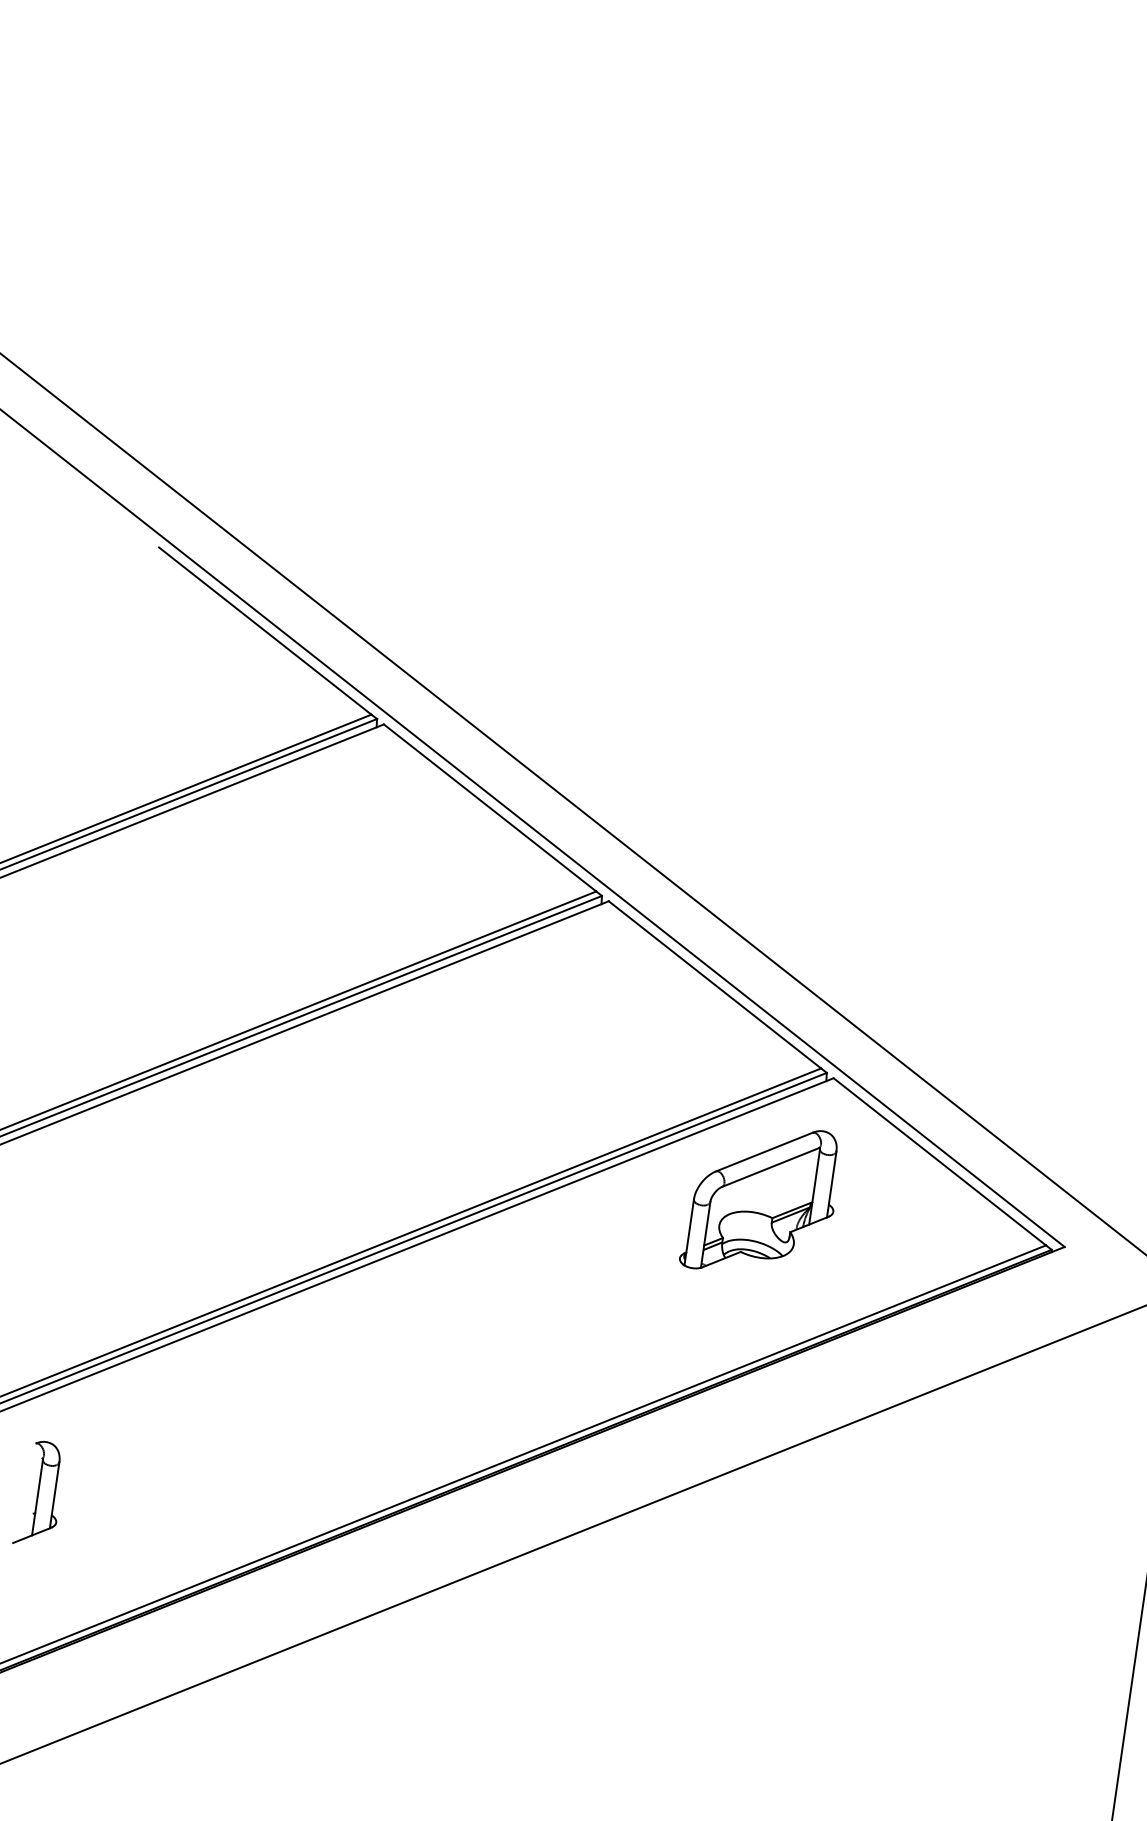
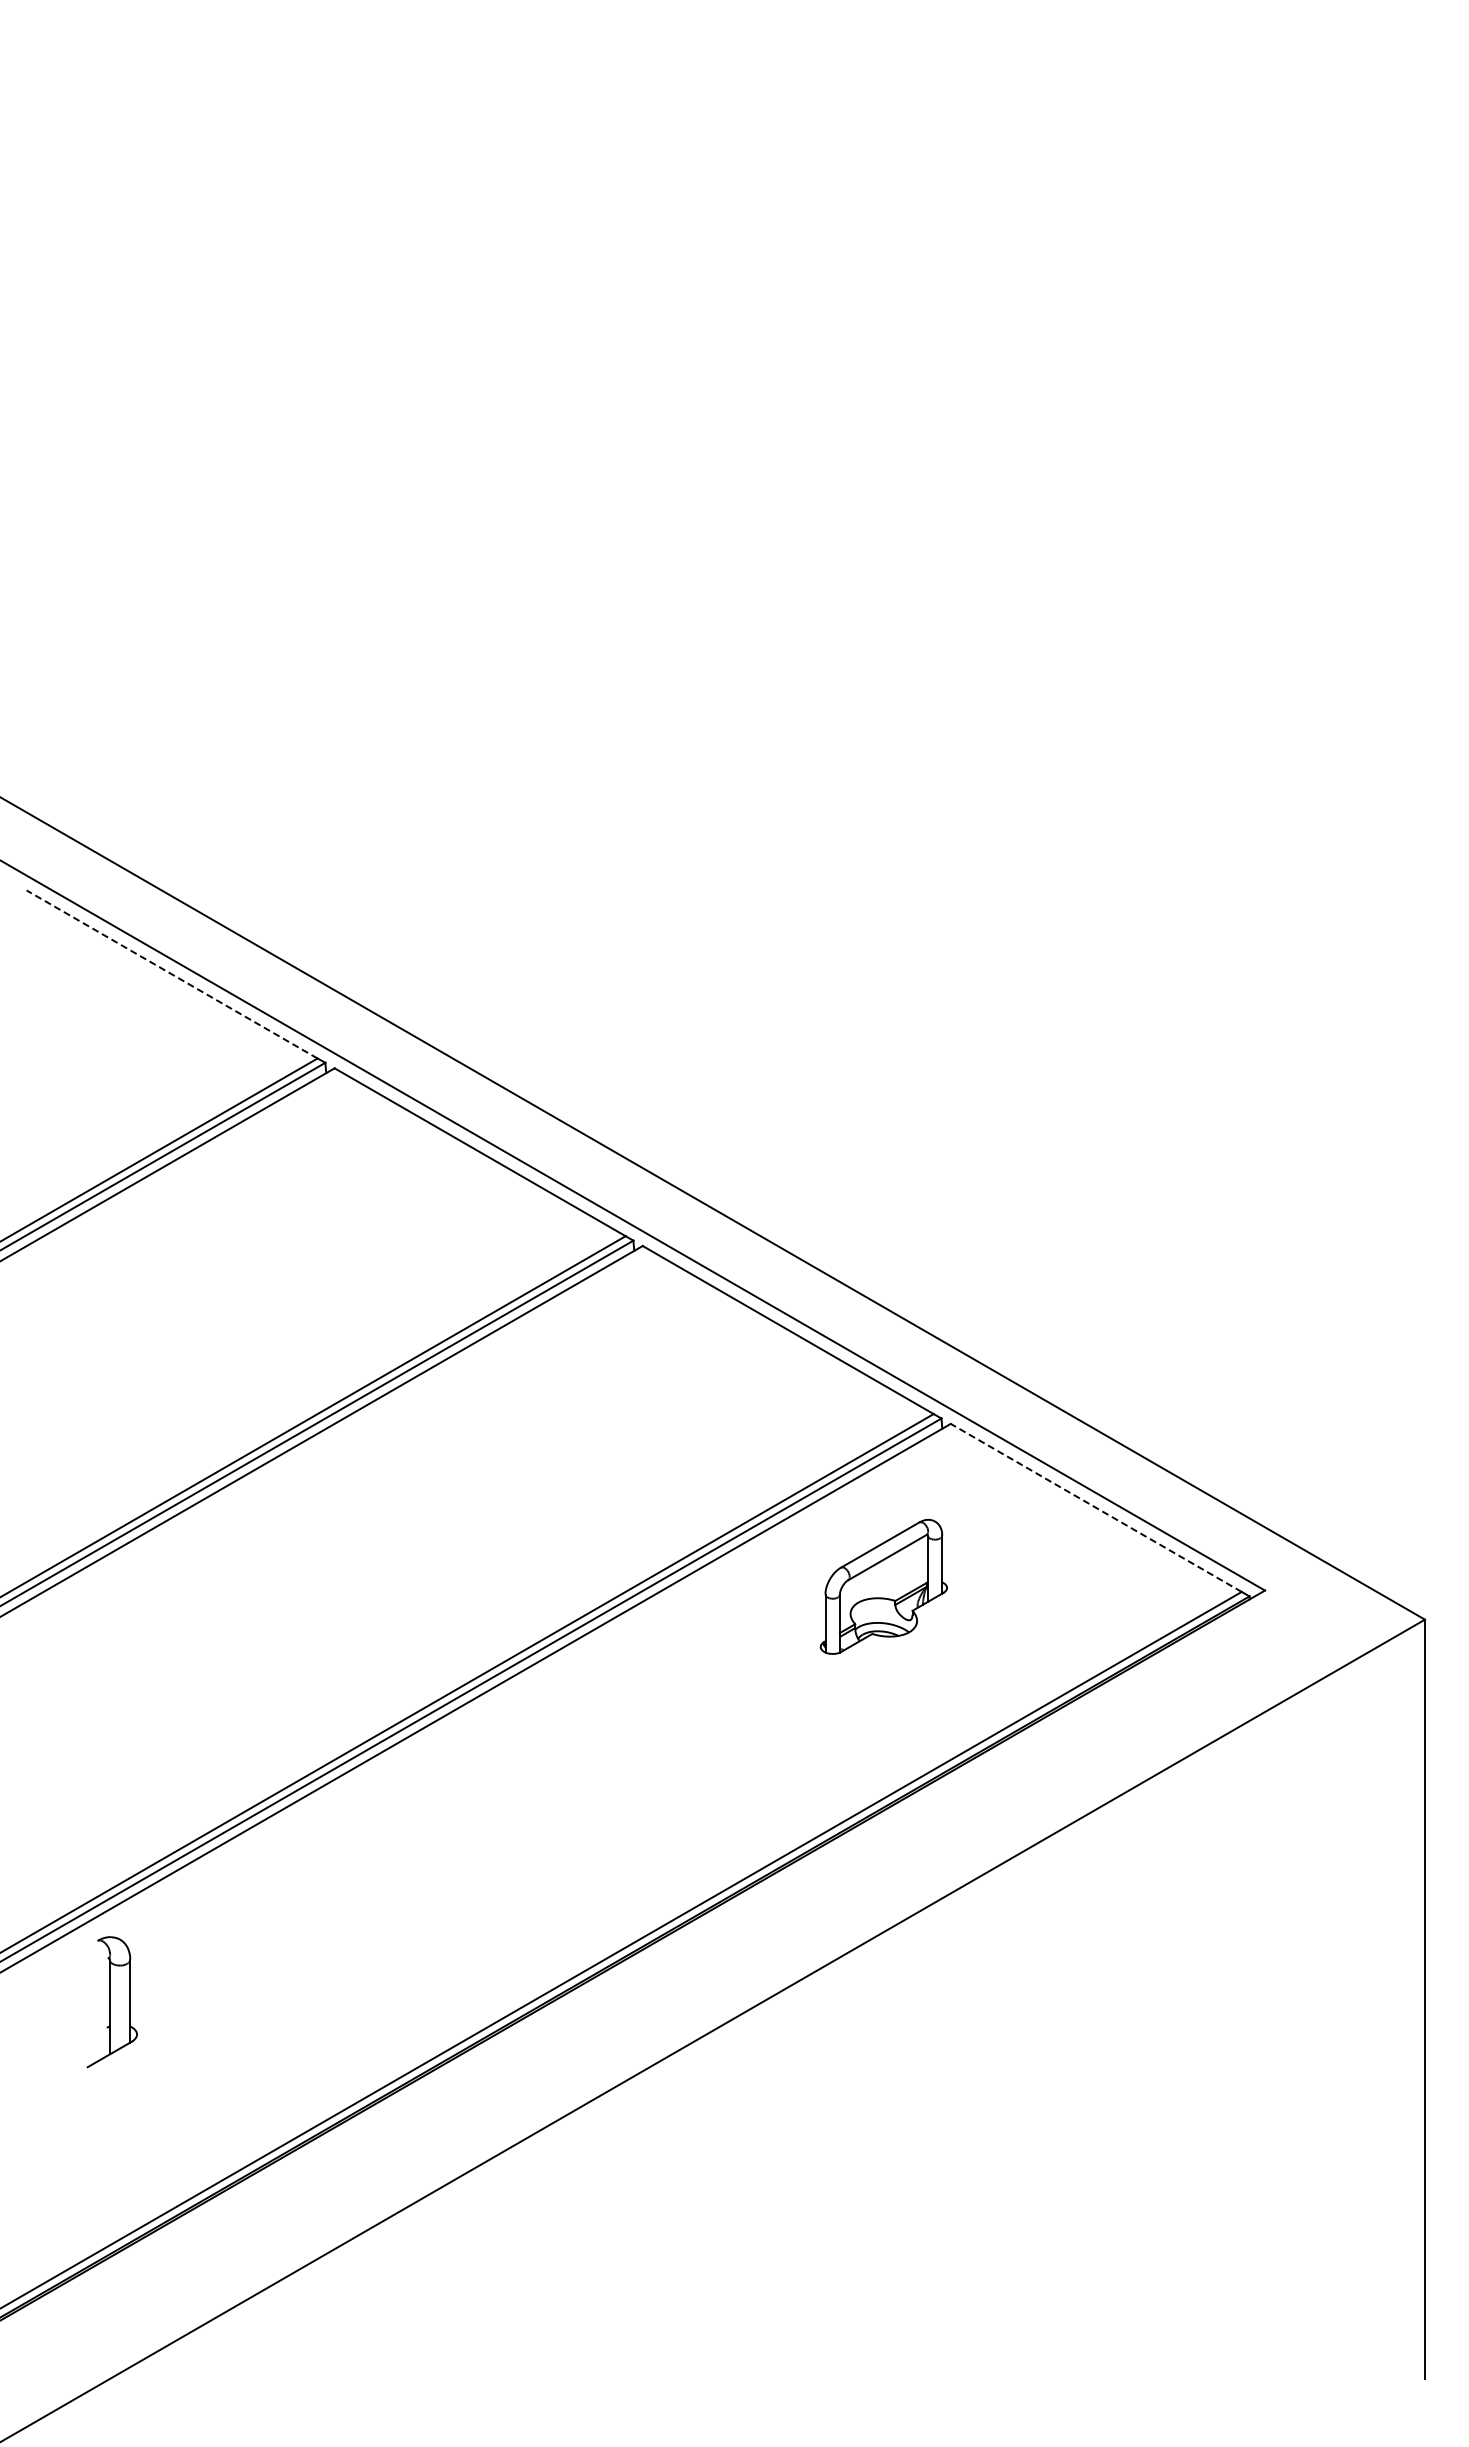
line: (264, 631) -> (171, 974), solid -> dashed
line: (939, 1161) -> (1095, 1507), solid -> dashed
part: (761, 1199) -> (883, 1586), size x0.7
part: (39, 1494) -> (111, 2002), moved

